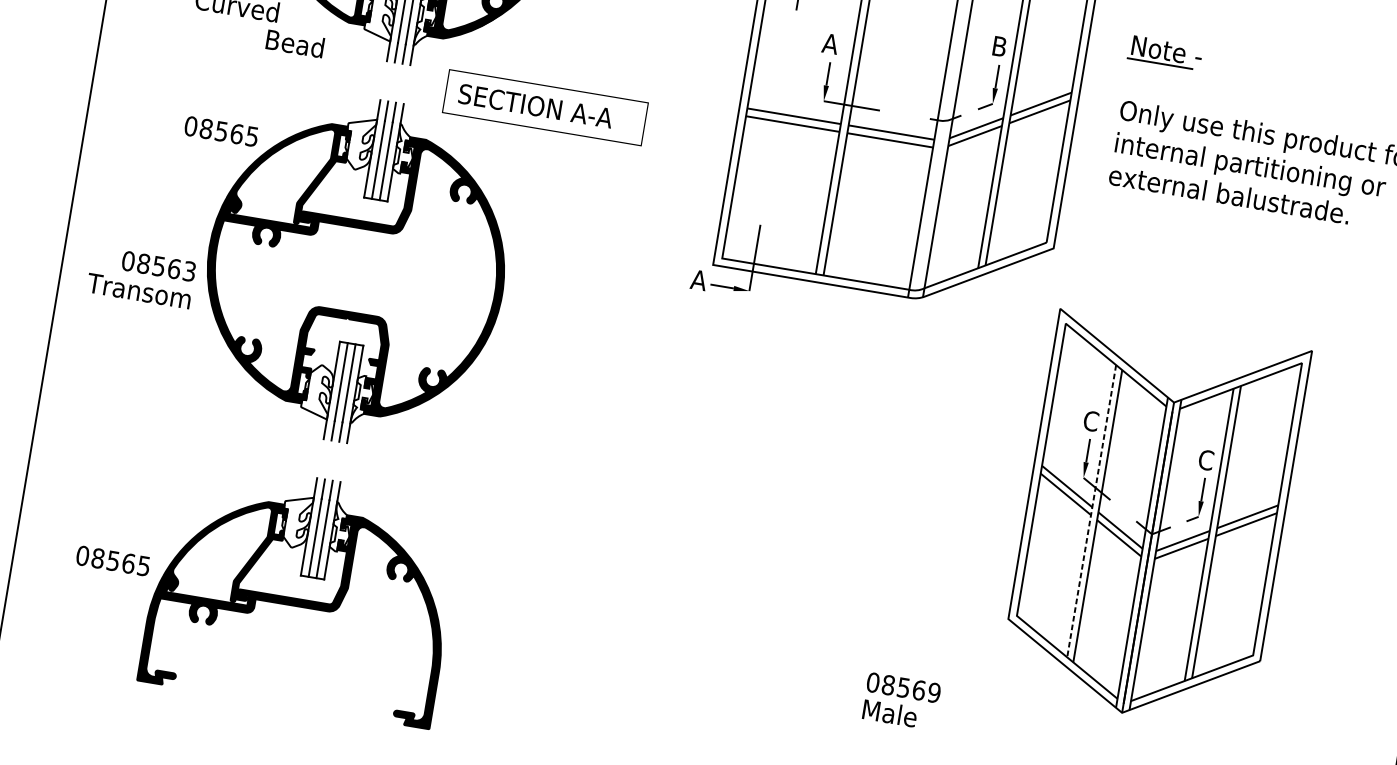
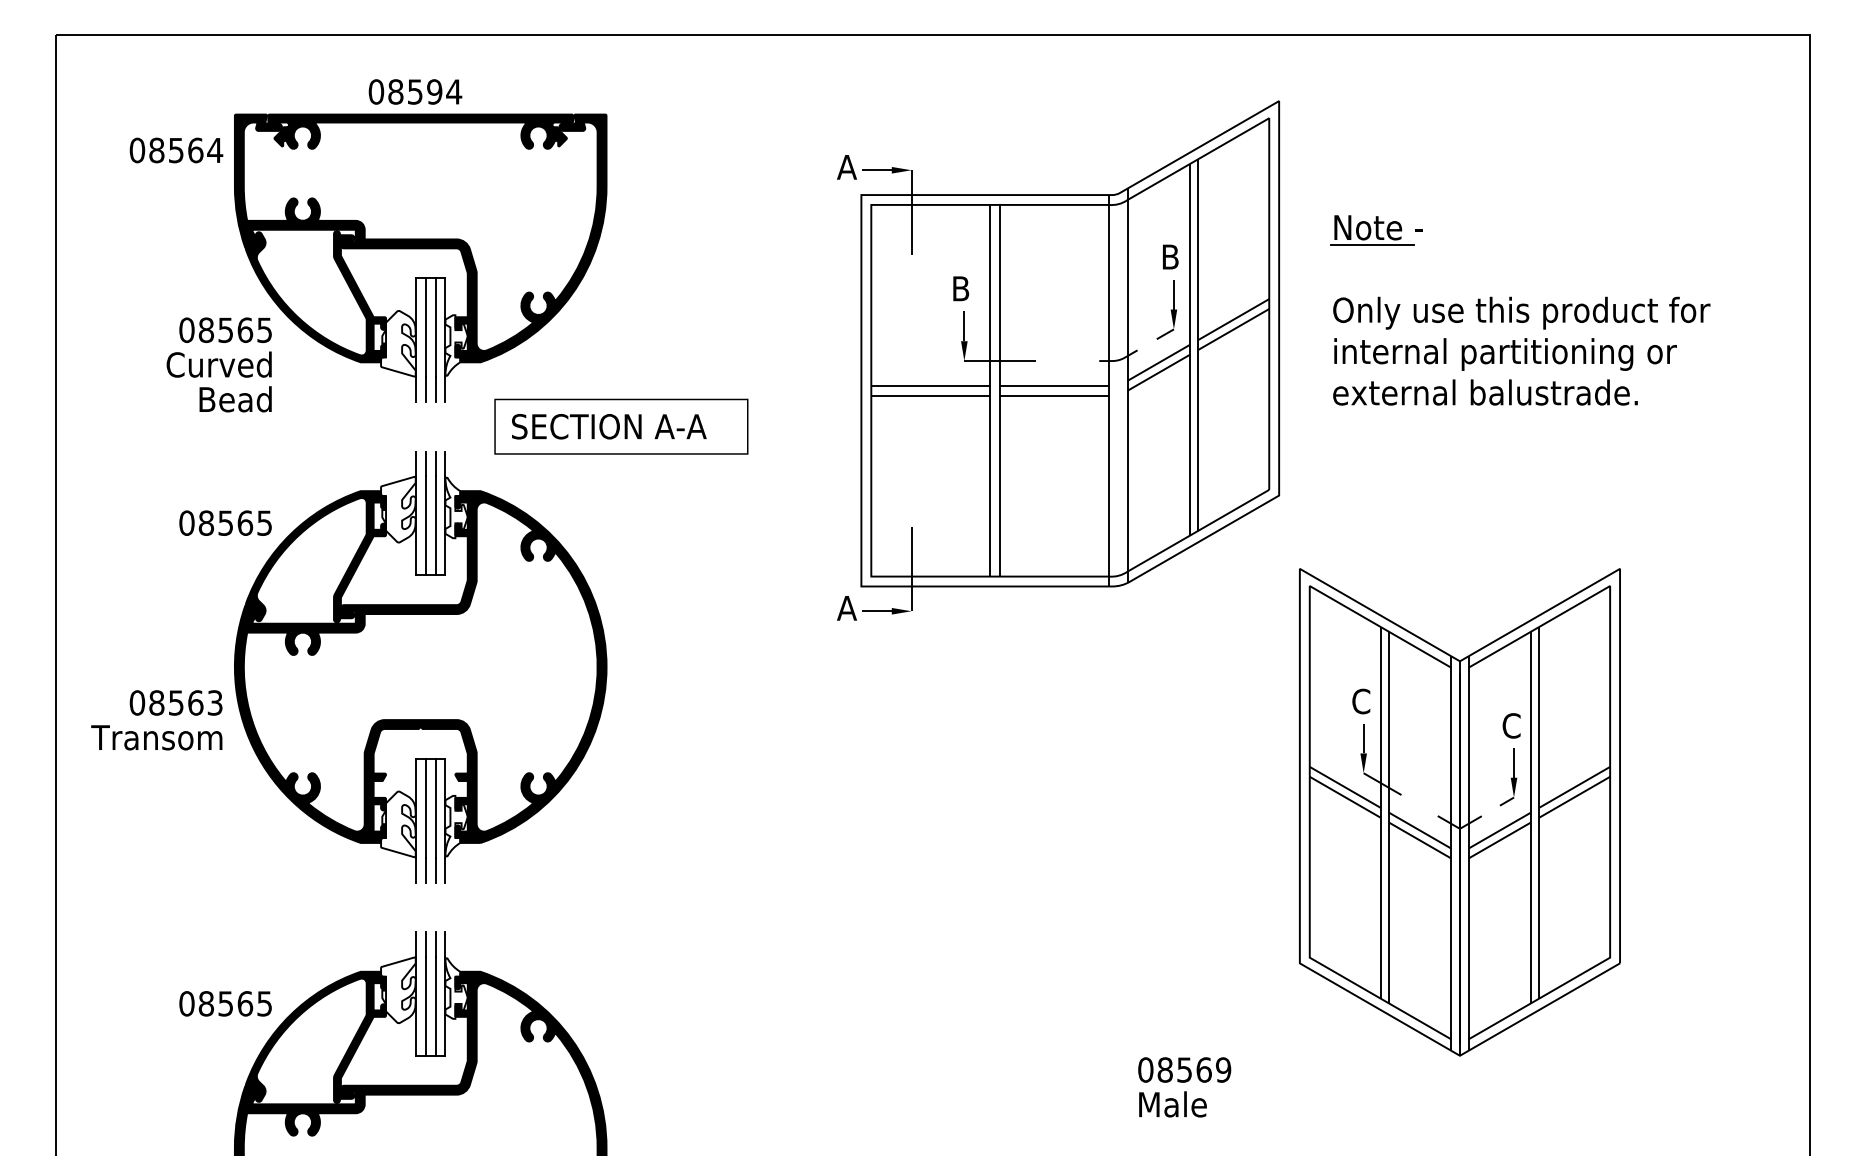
text: (295, 43) -> (235, 399), moved
text: (830, 43) -> (960, 288), A -> B
line: (1091, 511) -> (1380, 812), dashed -> solid
text: (113, 560) -> (225, 1003), moved

